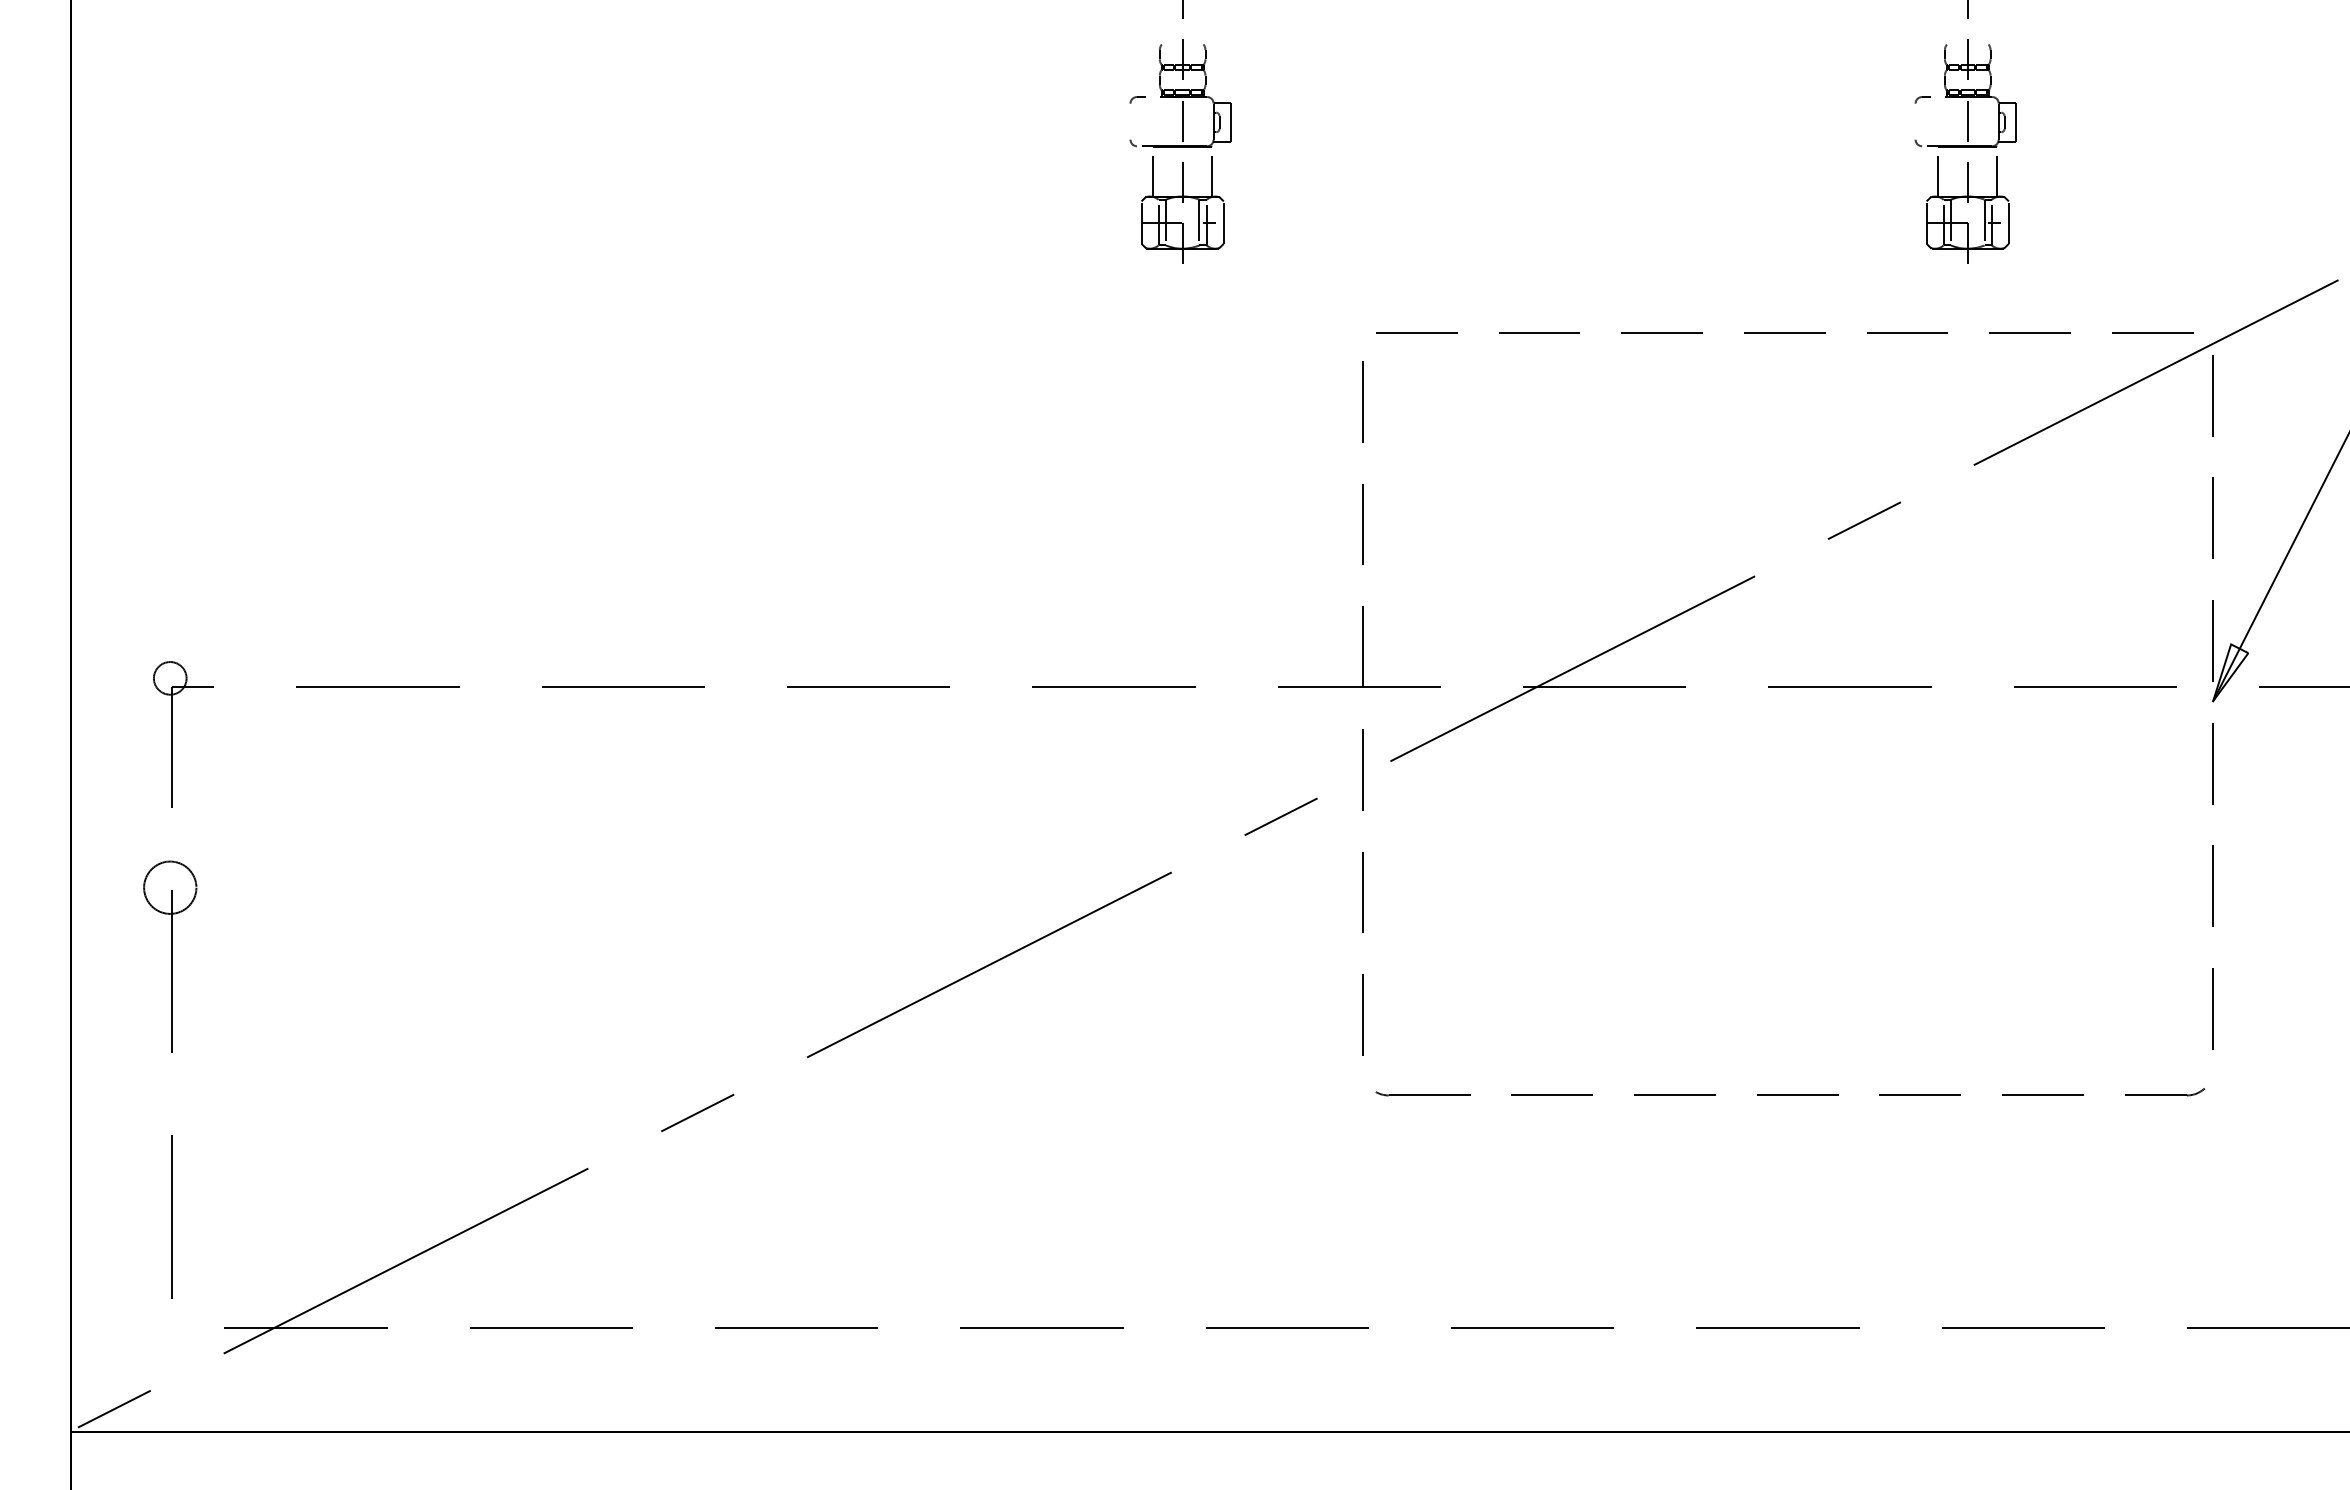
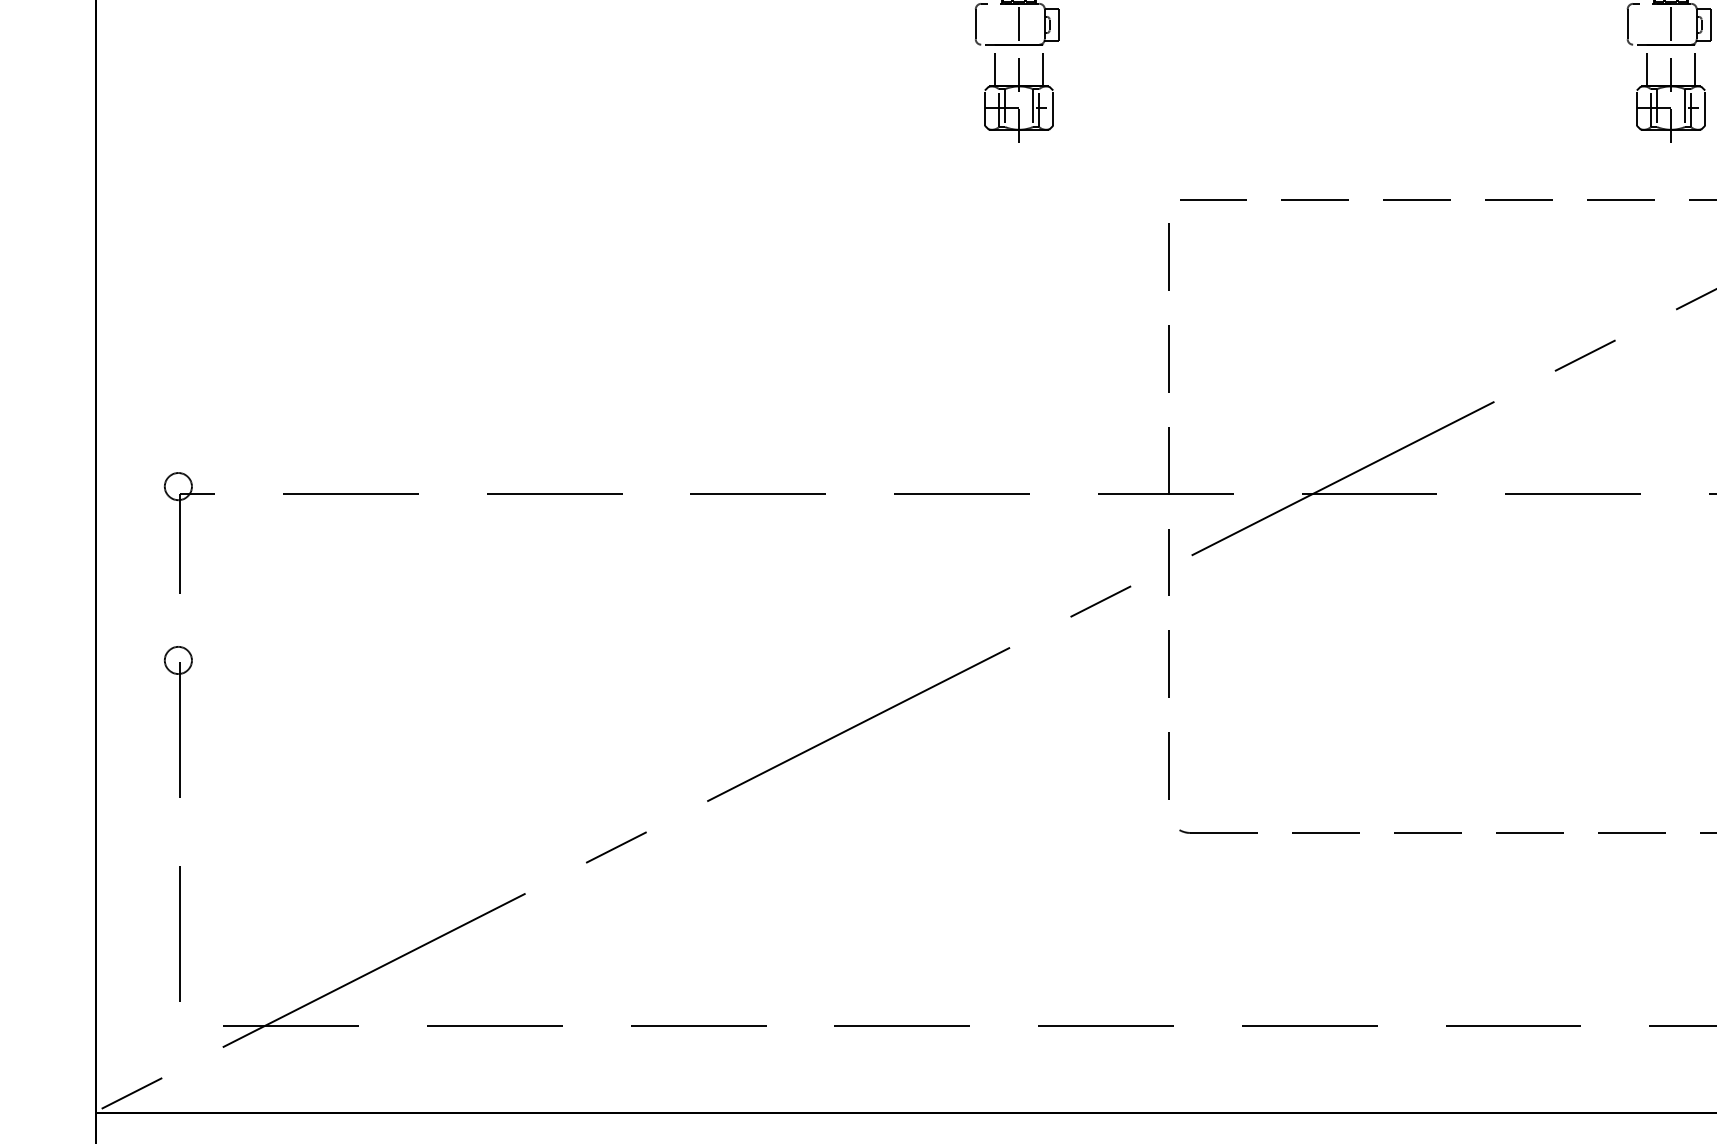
line: (1130, 121) -> (975, 24), added
line: (1915, 121) -> (1627, 24), added
circle: (169, 887) -> (177, 660), size x0.62

